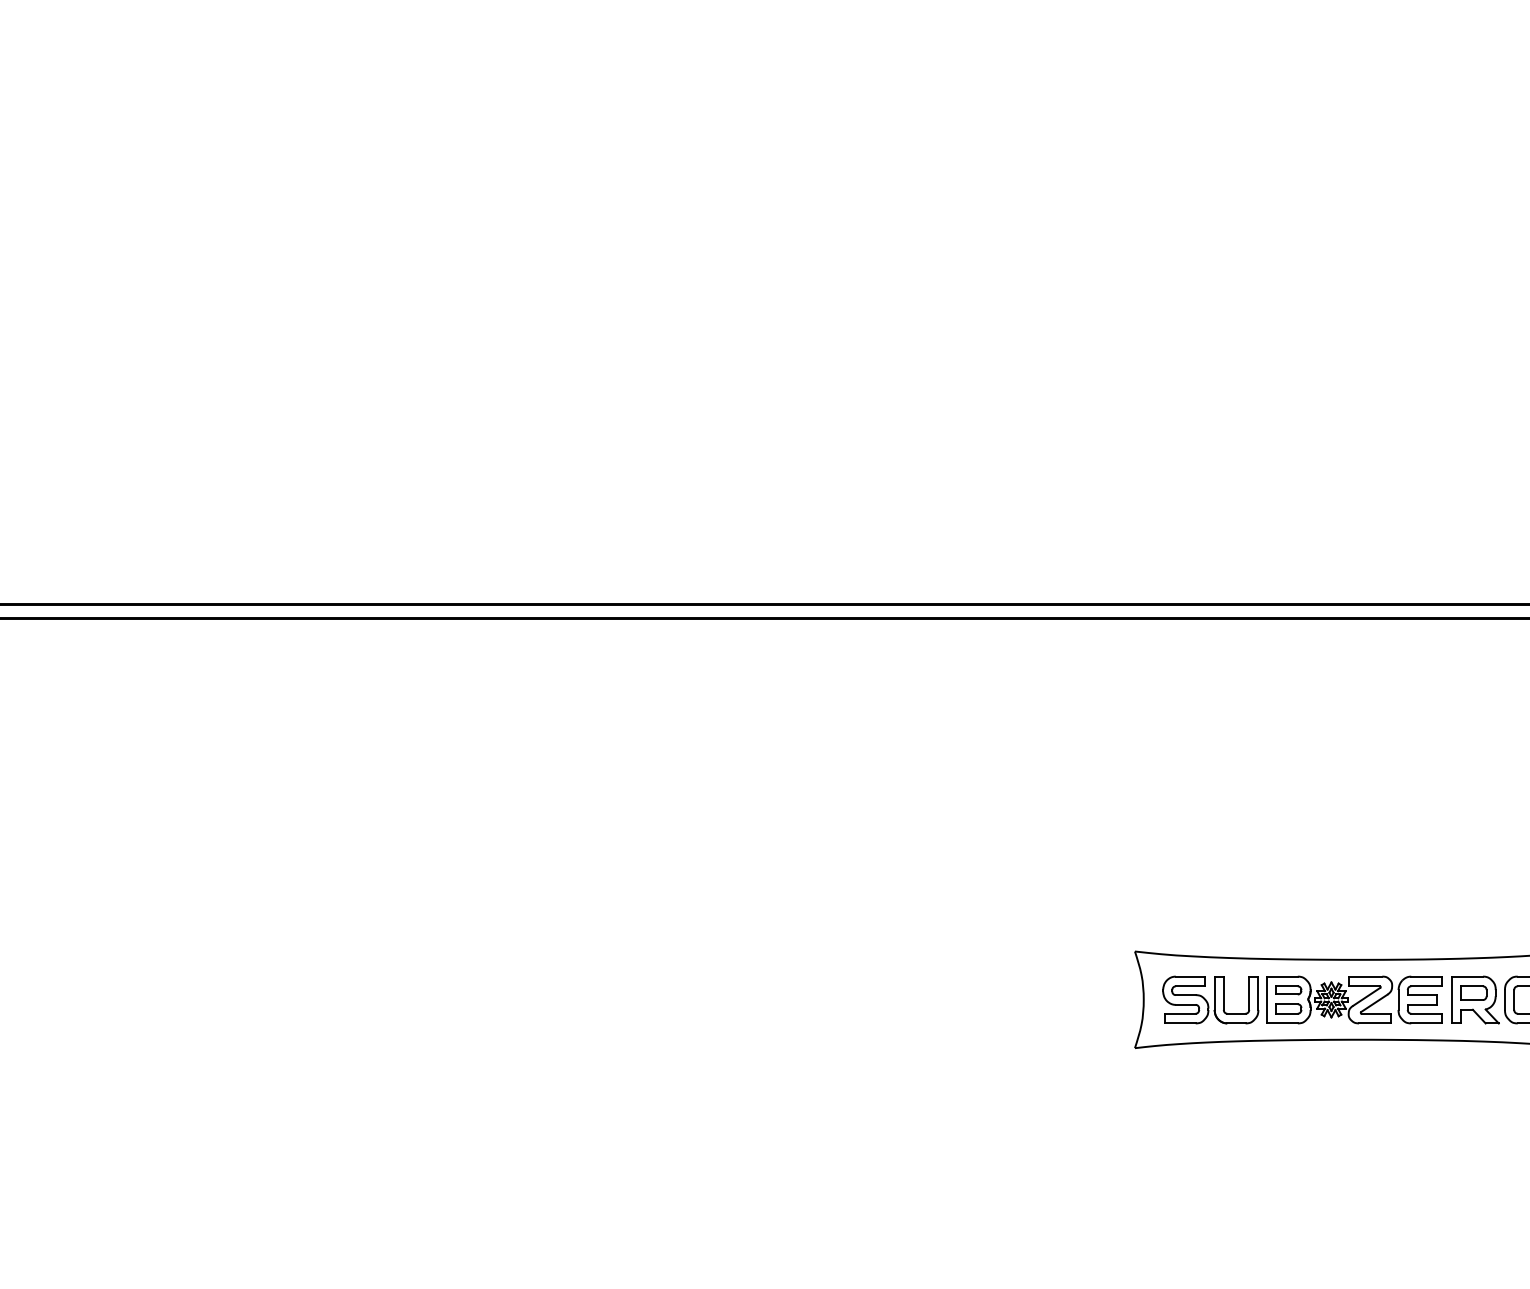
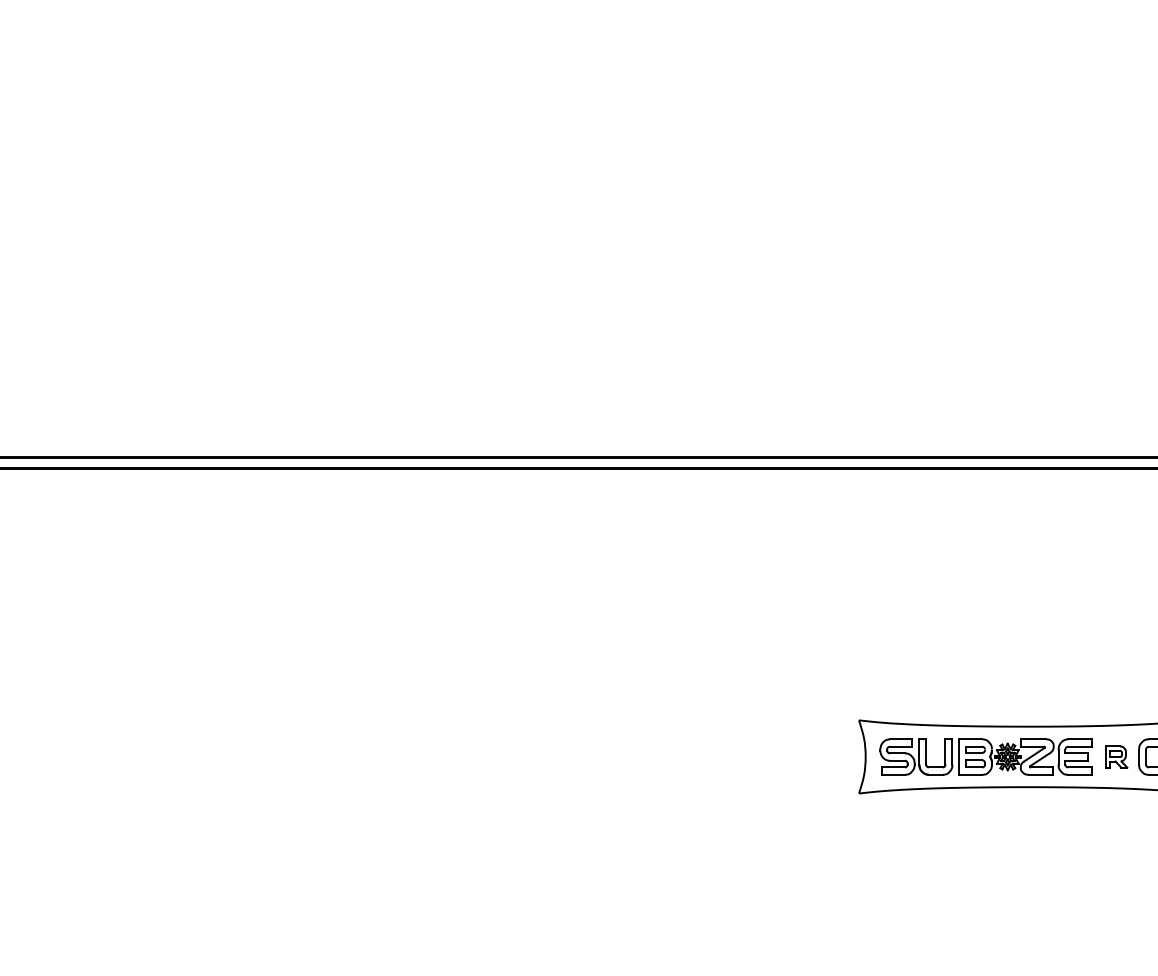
part: (1475, 999) -> (1116, 756), size x0.6

